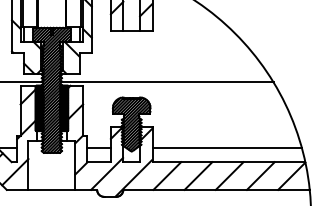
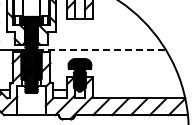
line: (168, 81) -> (102, 49), solid -> dashed
line: (226, 147) -> (137, 89), removed

